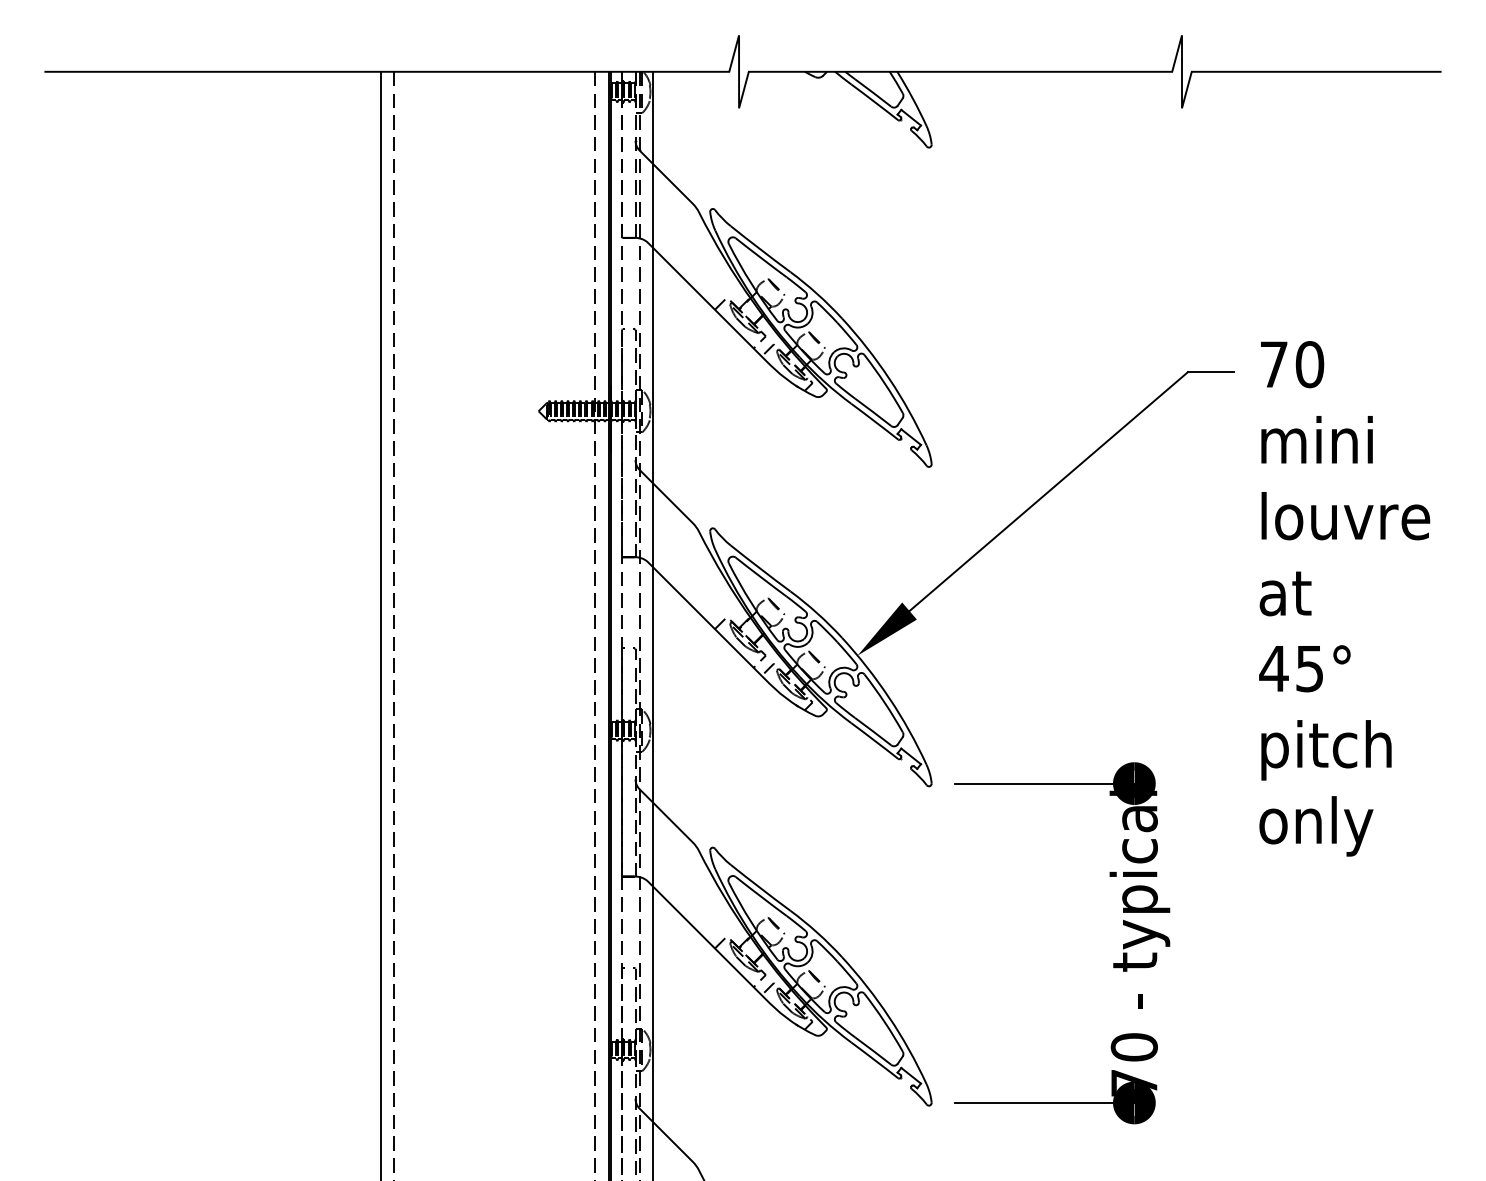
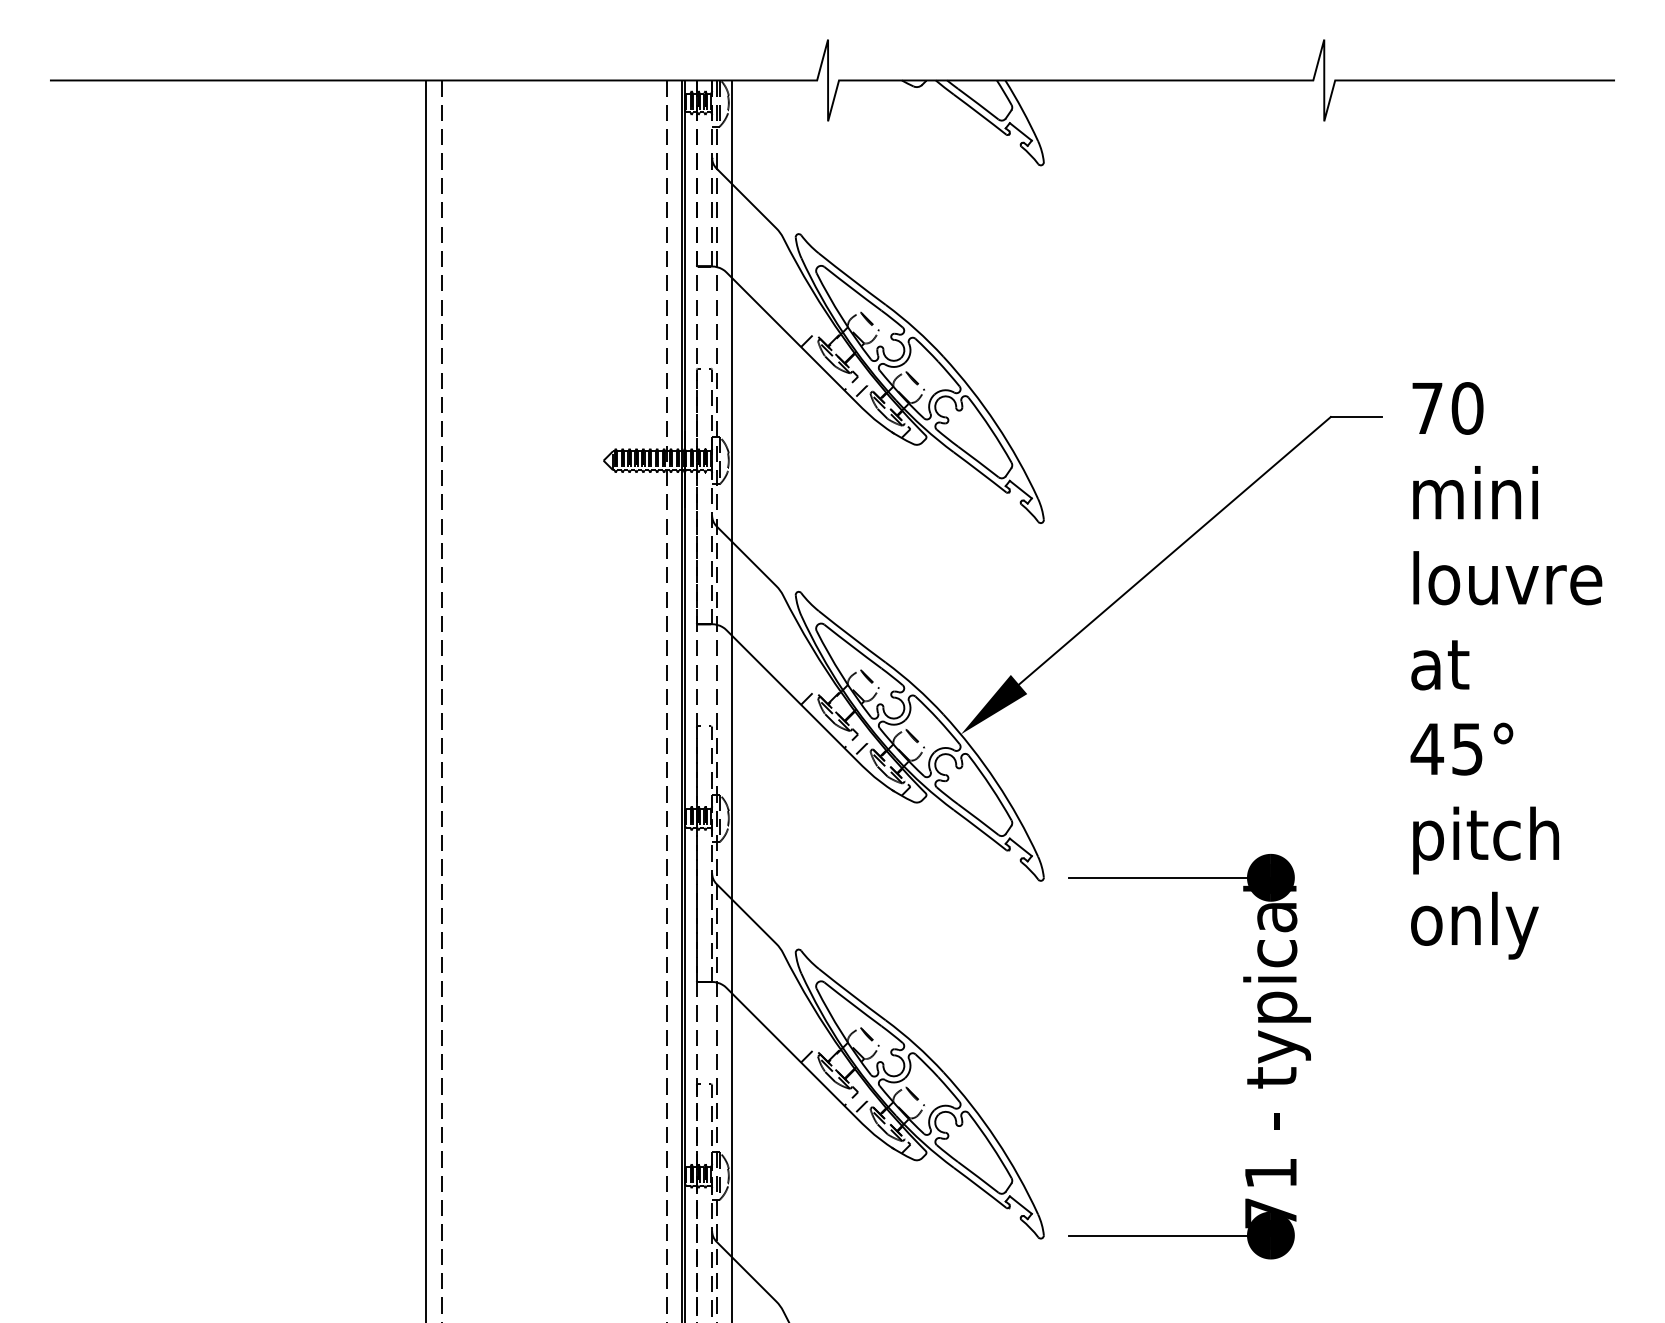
text: (1134, 1047) -> (1270, 1173), 70 -> 71

